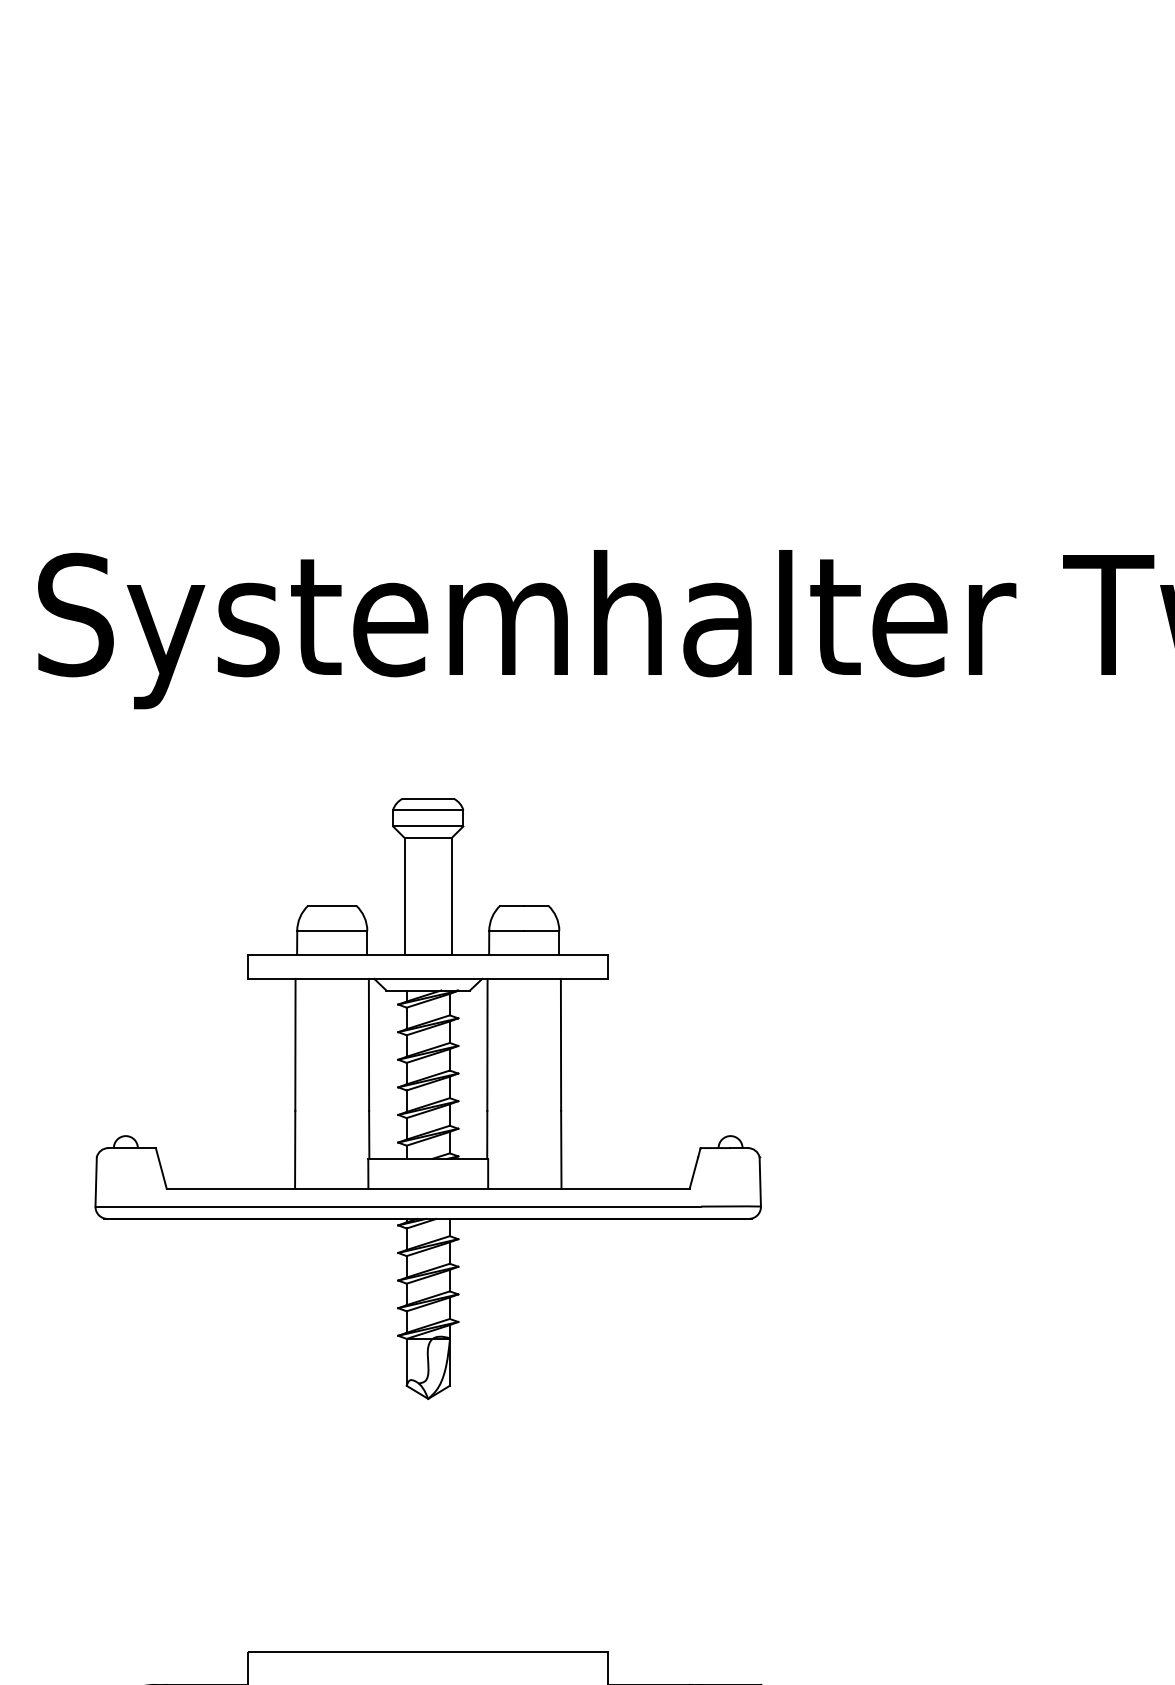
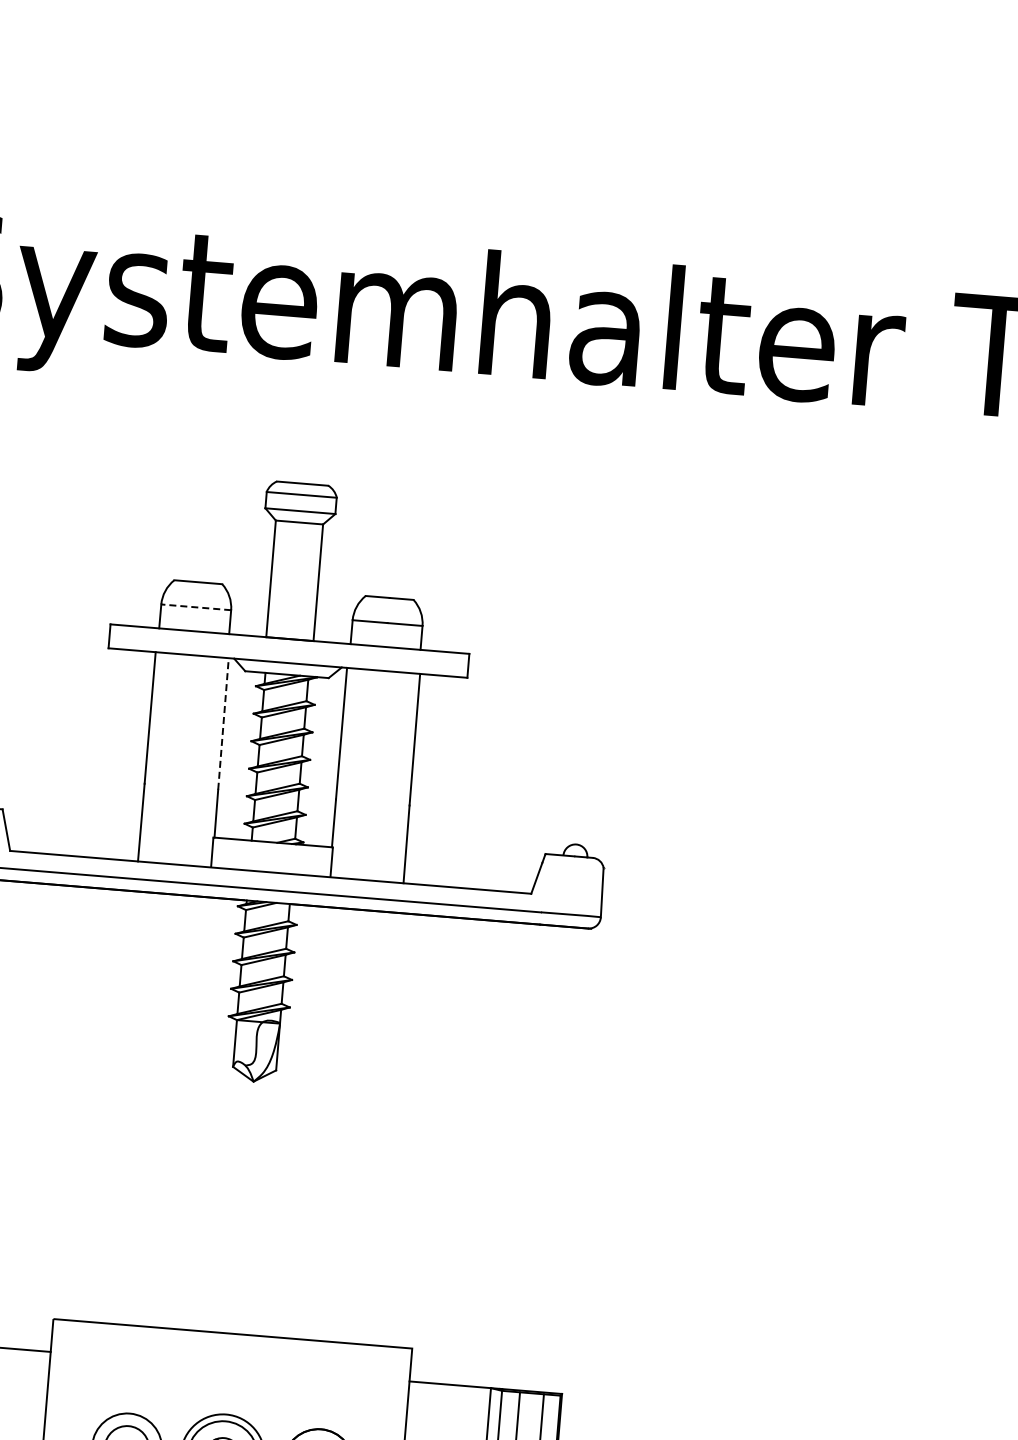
line: (331, 930) -> (195, 606), solid -> dashed
line: (369, 1044) -> (224, 723), solid -> dashed

